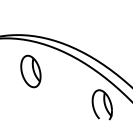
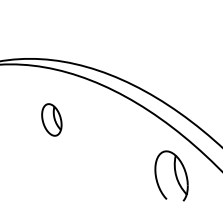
part: (30, 71) -> (51, 119), size x0.6

